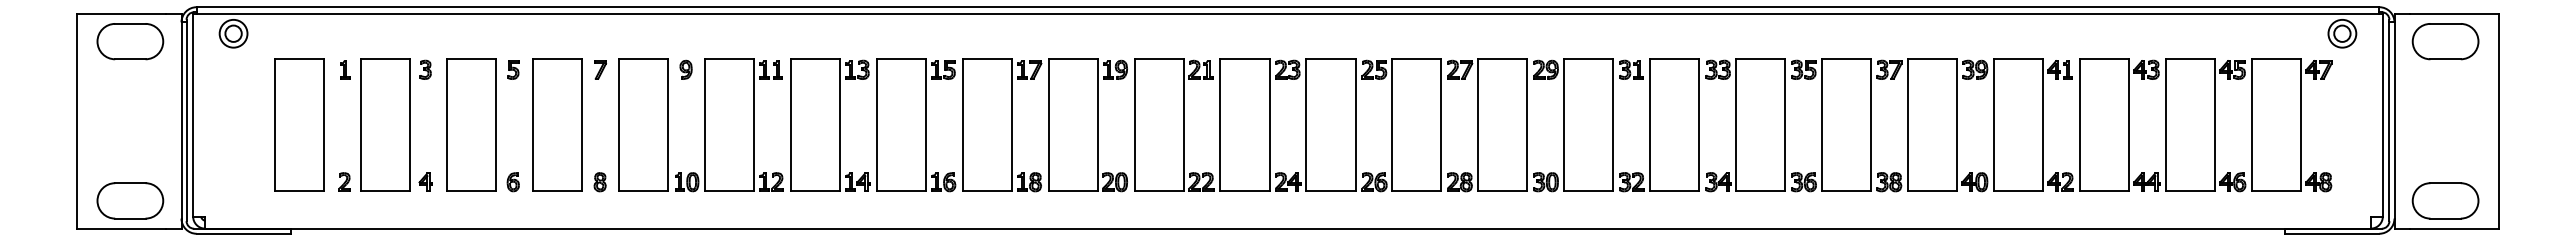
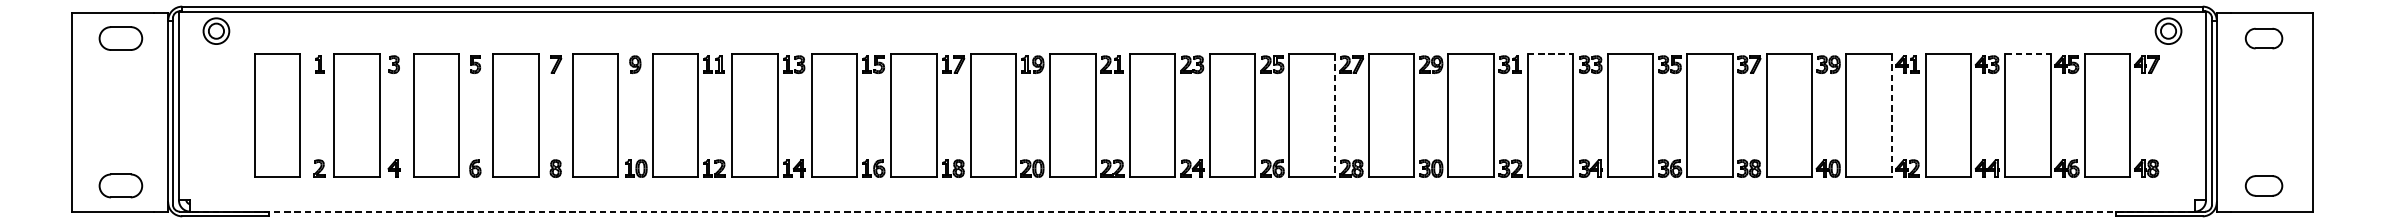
part: (130, 41) -> (121, 38), size x0.7
part: (2445, 41) -> (2263, 38), size x0.6
line: (1674, 58) -> (1550, 54), solid -> dashed
line: (2190, 58) -> (2027, 54), solid -> dashed
line: (1441, 125) -> (1334, 116), solid -> dashed
line: (2043, 125) -> (1891, 116), solid -> dashed
part: (130, 200) -> (121, 185), size x0.7
part: (2445, 200) -> (2263, 185), size x0.6
line: (1288, 228) -> (1192, 211), solid -> dashed

